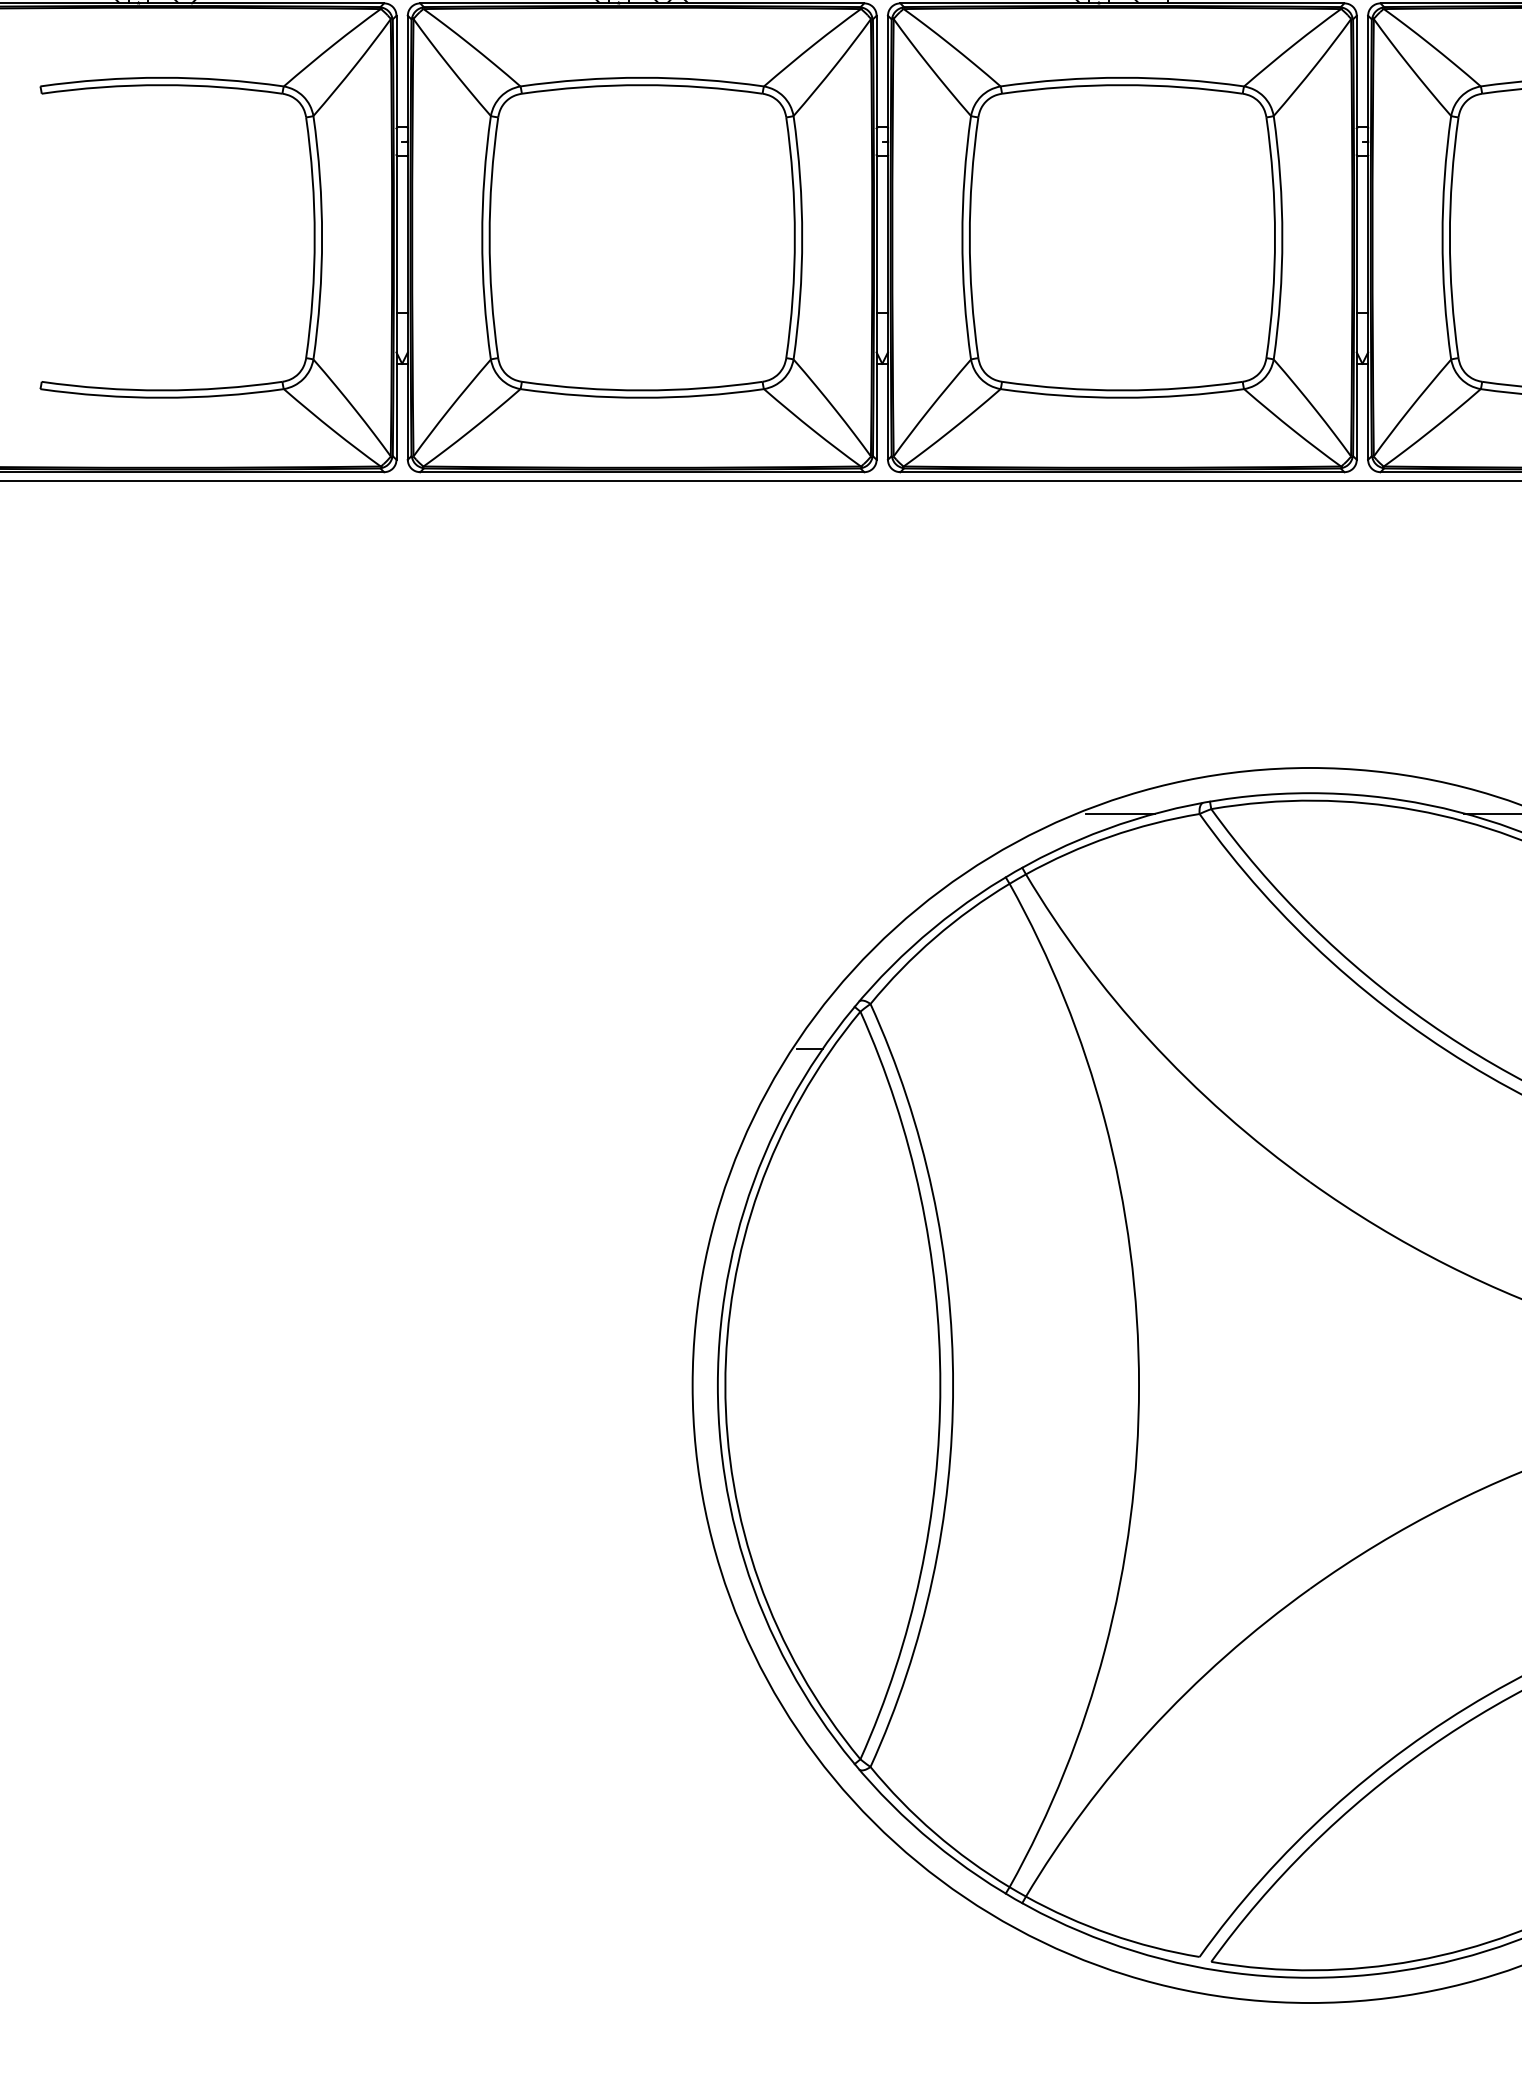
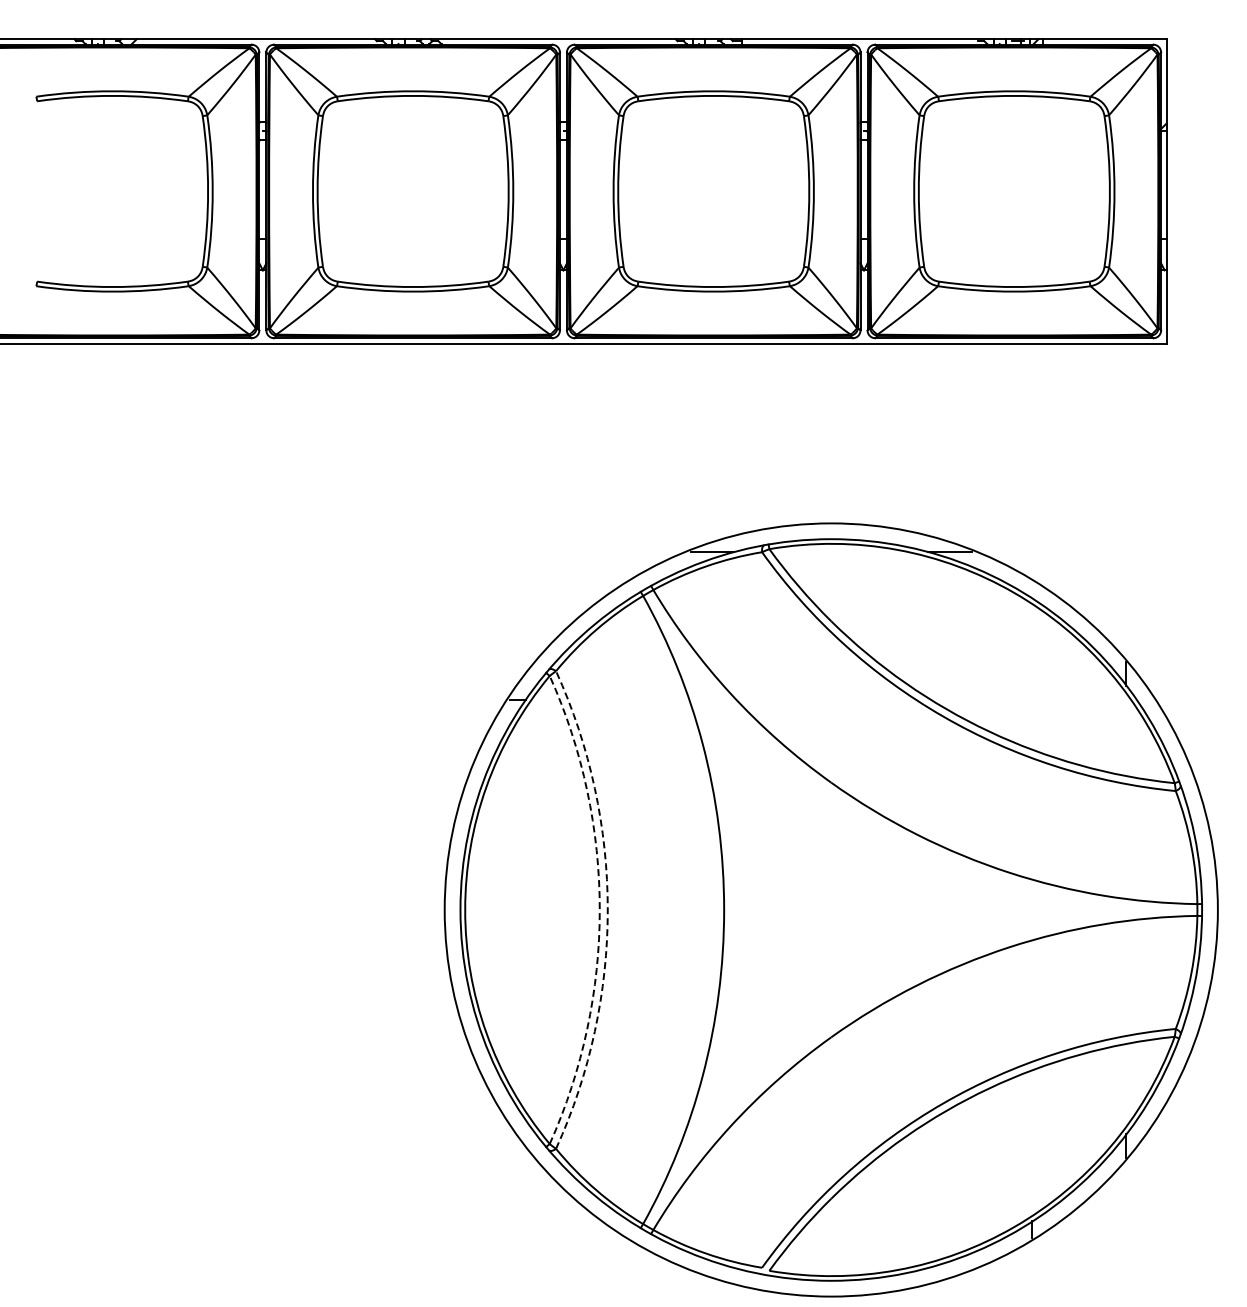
arc: (939, 1386) -> (599, 910), solid -> dashed
arc: (952, 1386) -> (607, 910), solid -> dashed

